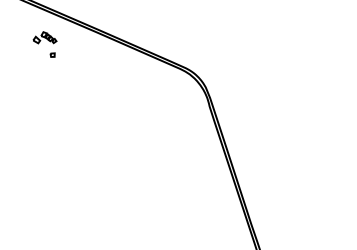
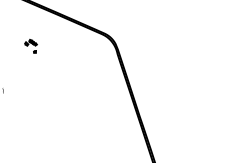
part: (44, 42) -> (30, 45), moved

